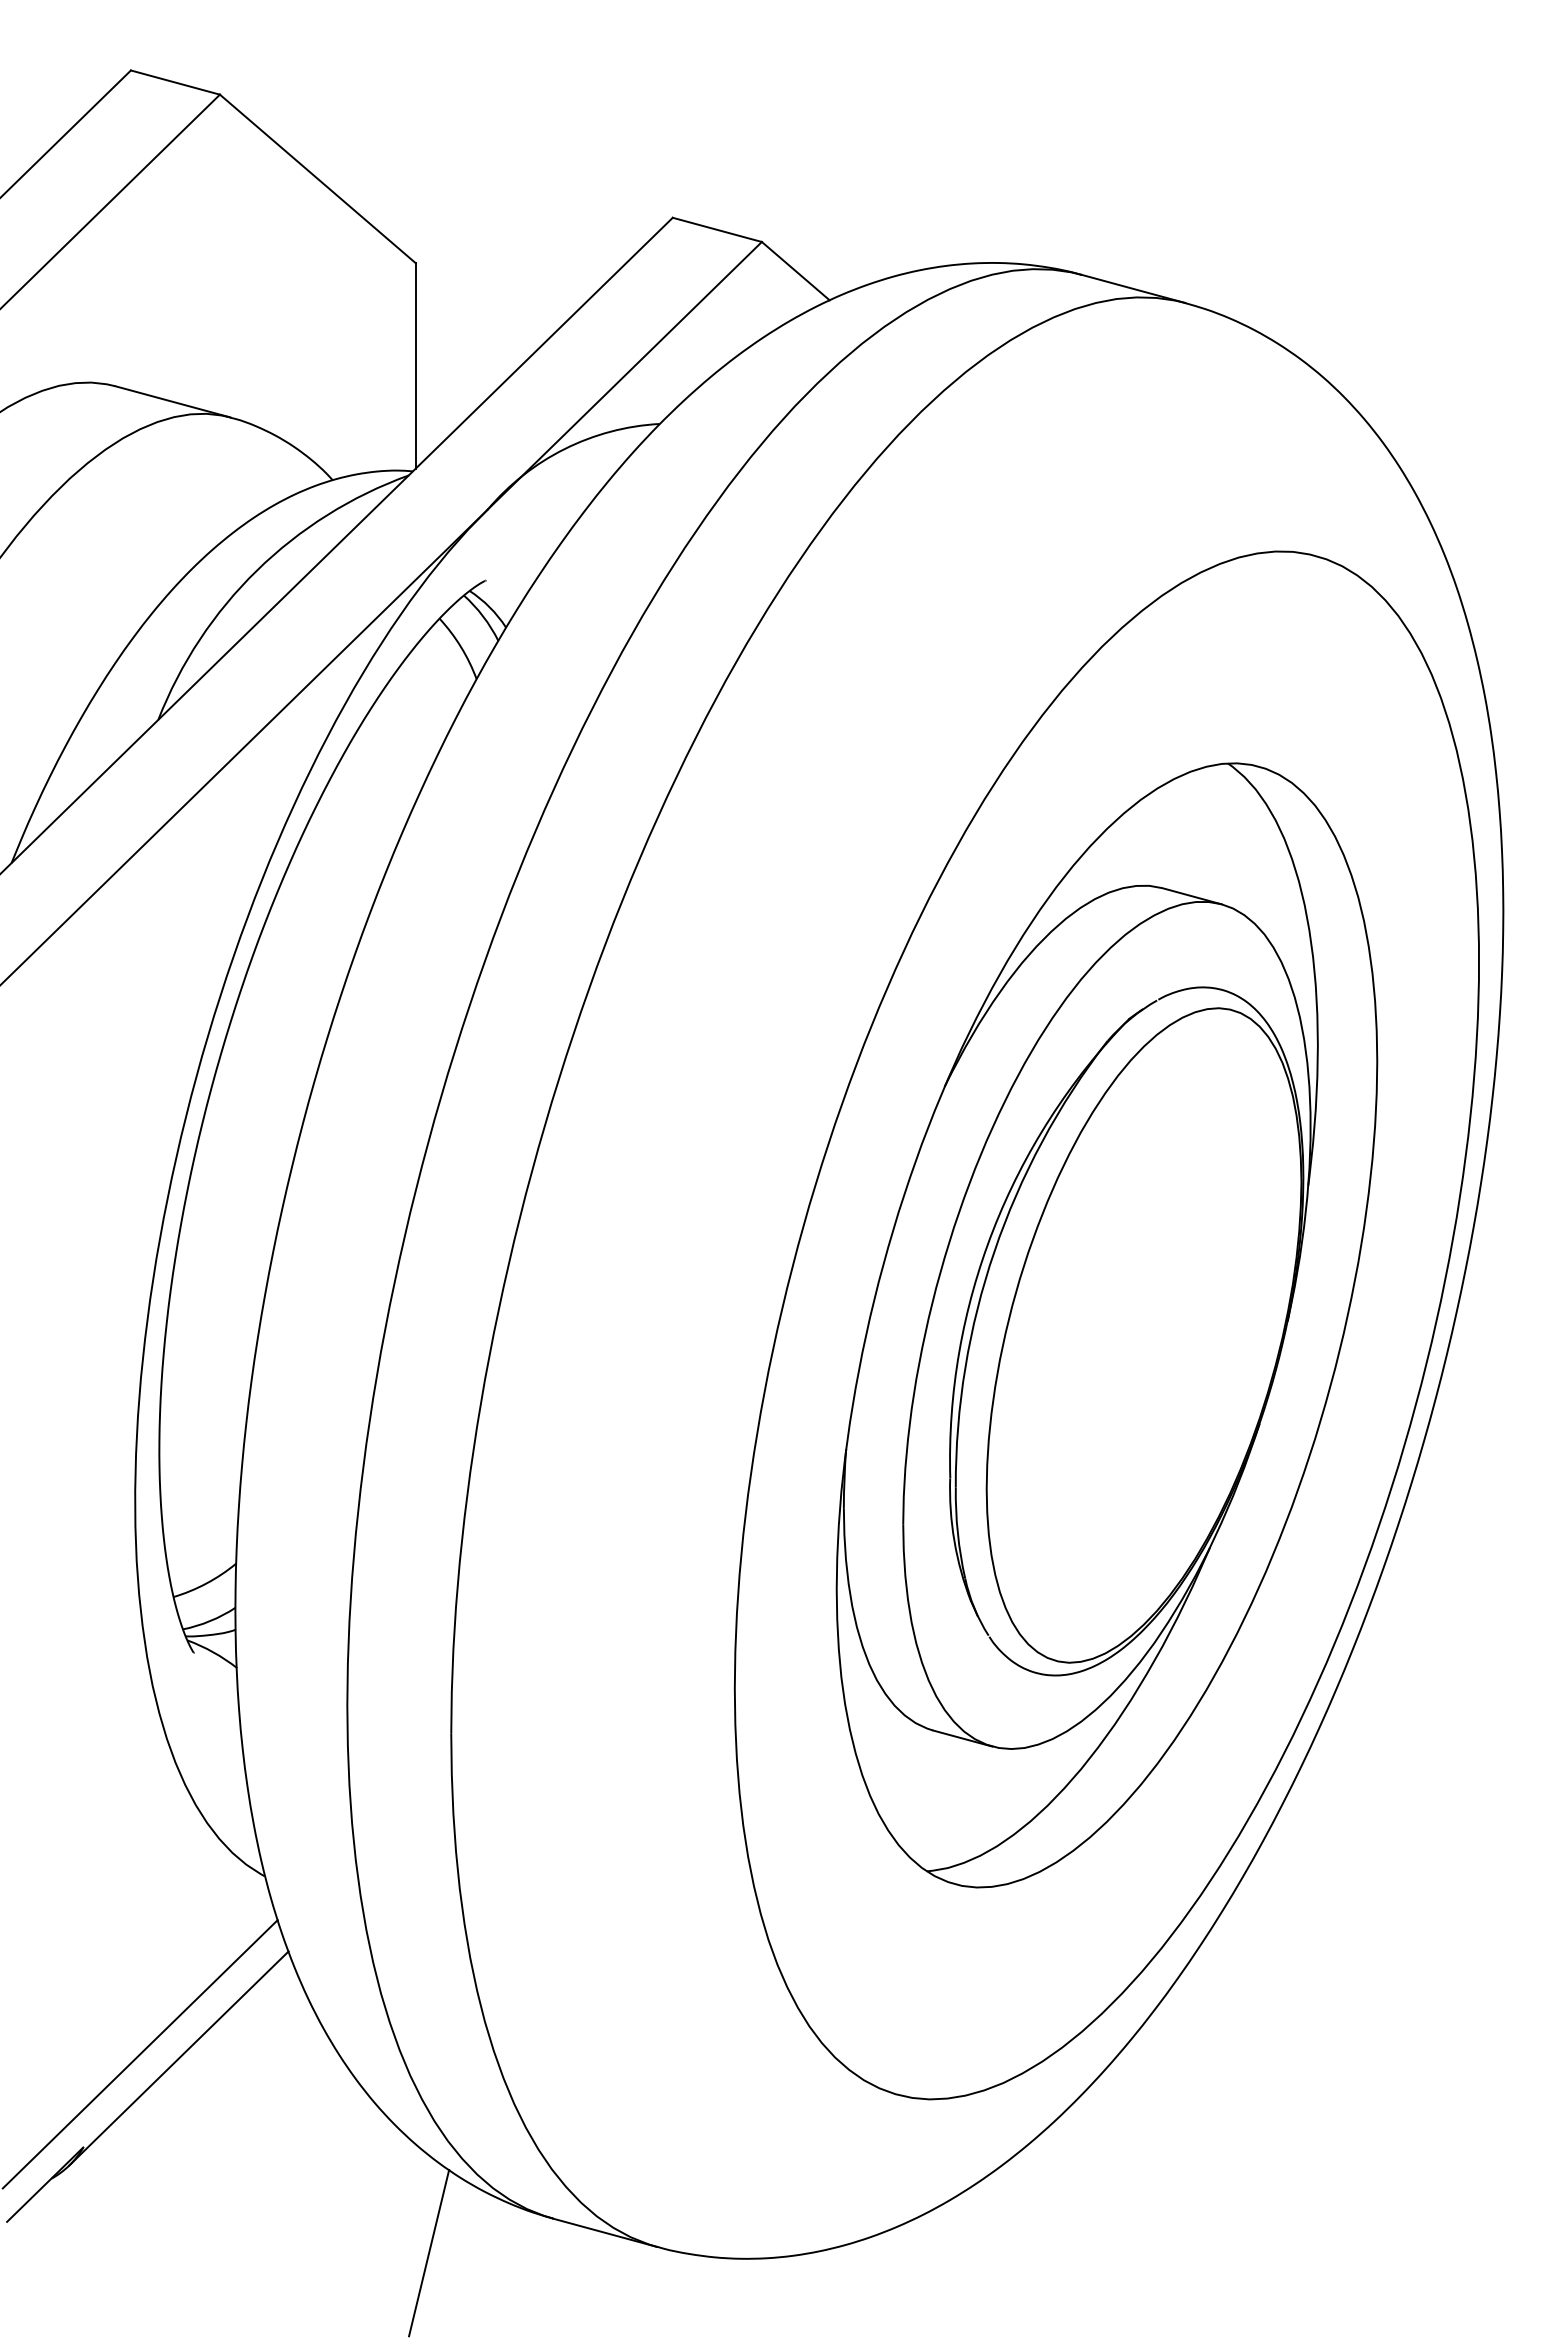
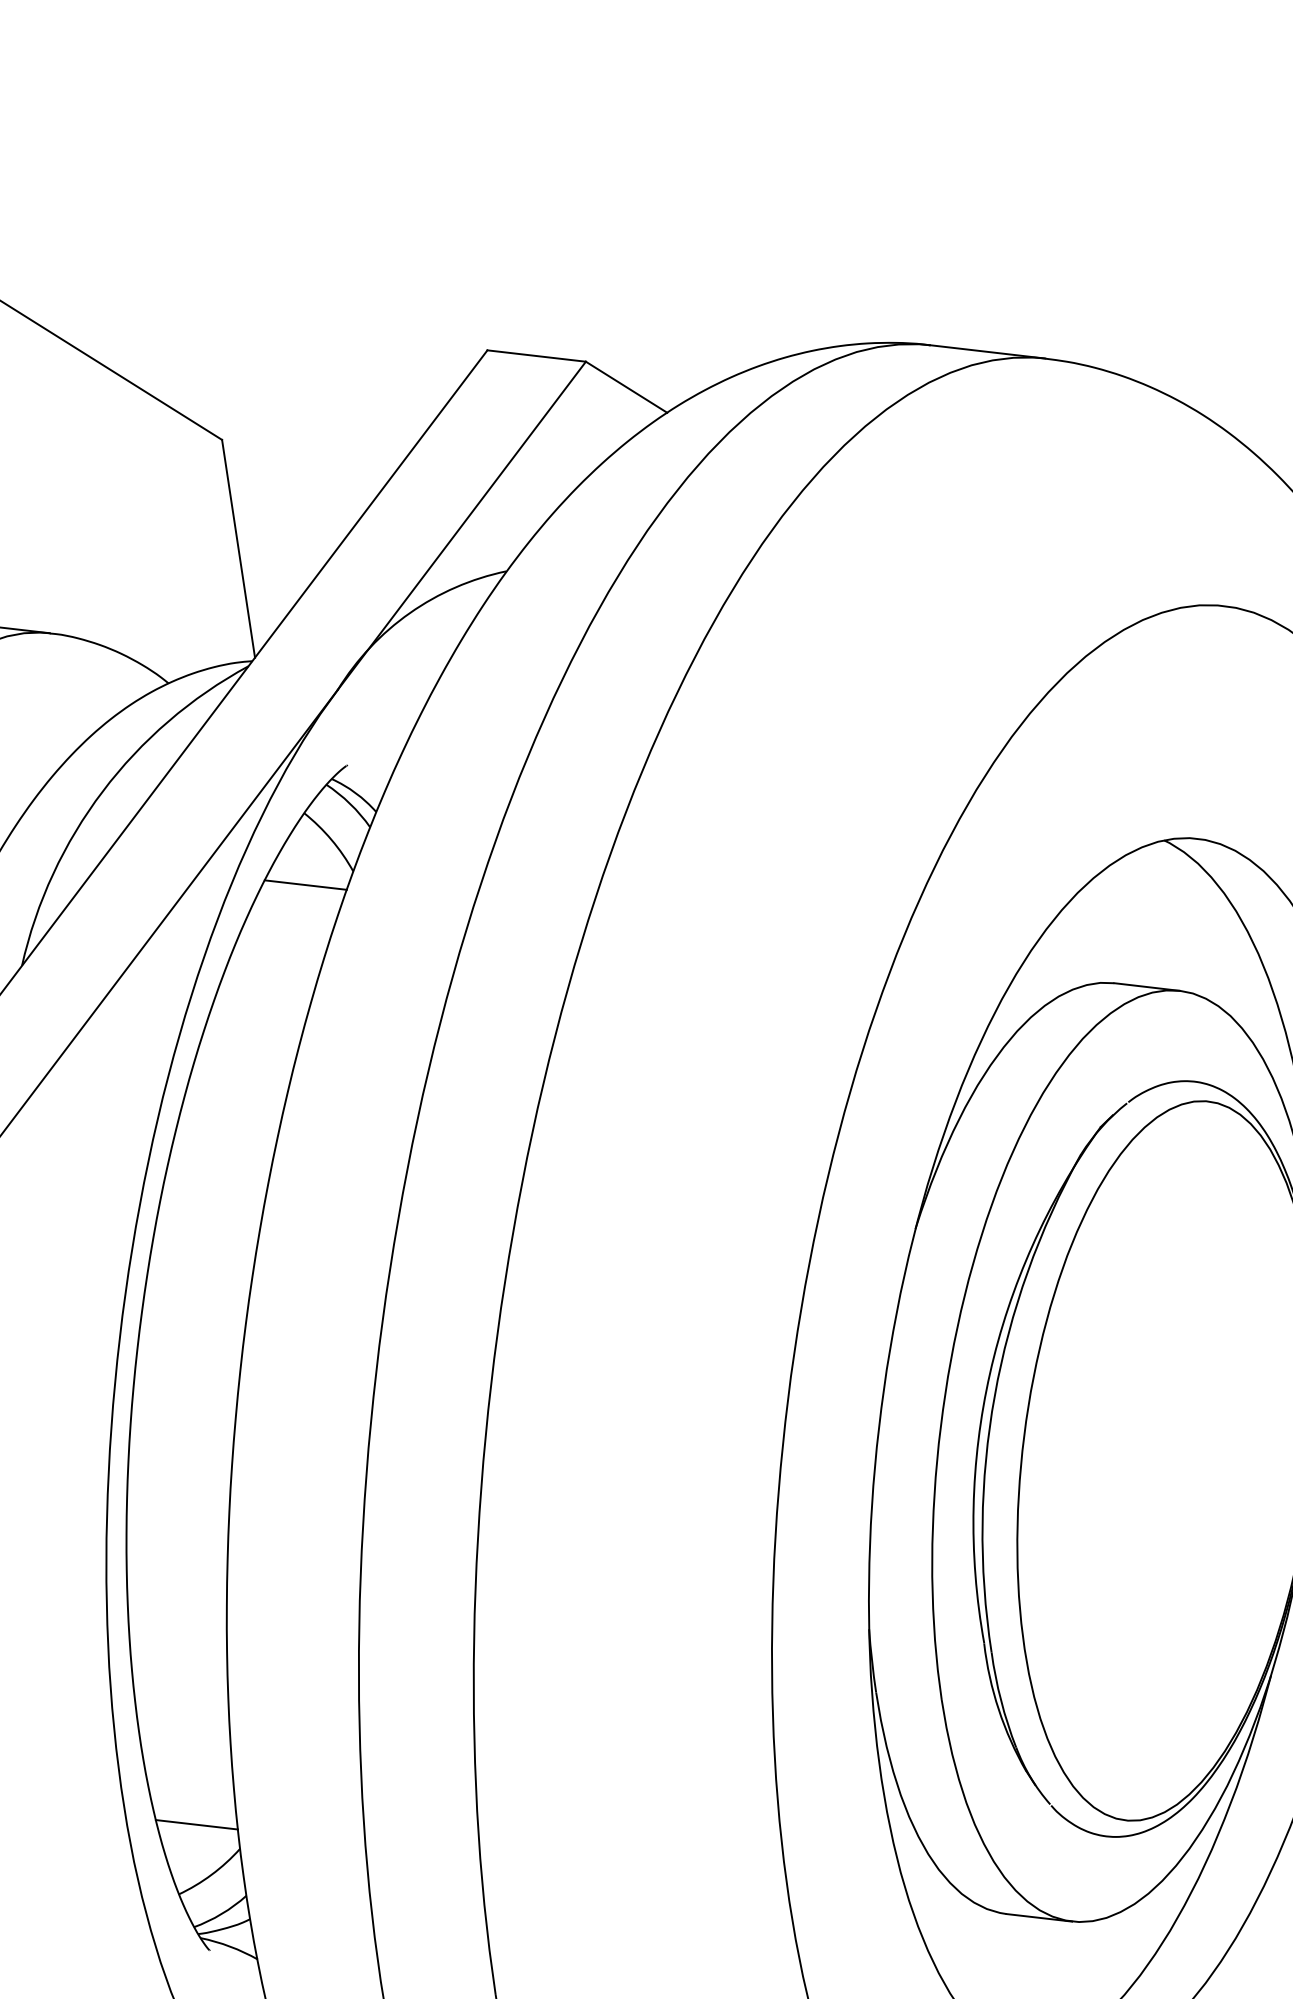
line: (430, 684) -> (305, 884), added
line: (199, 1535) -> (196, 1824), added

